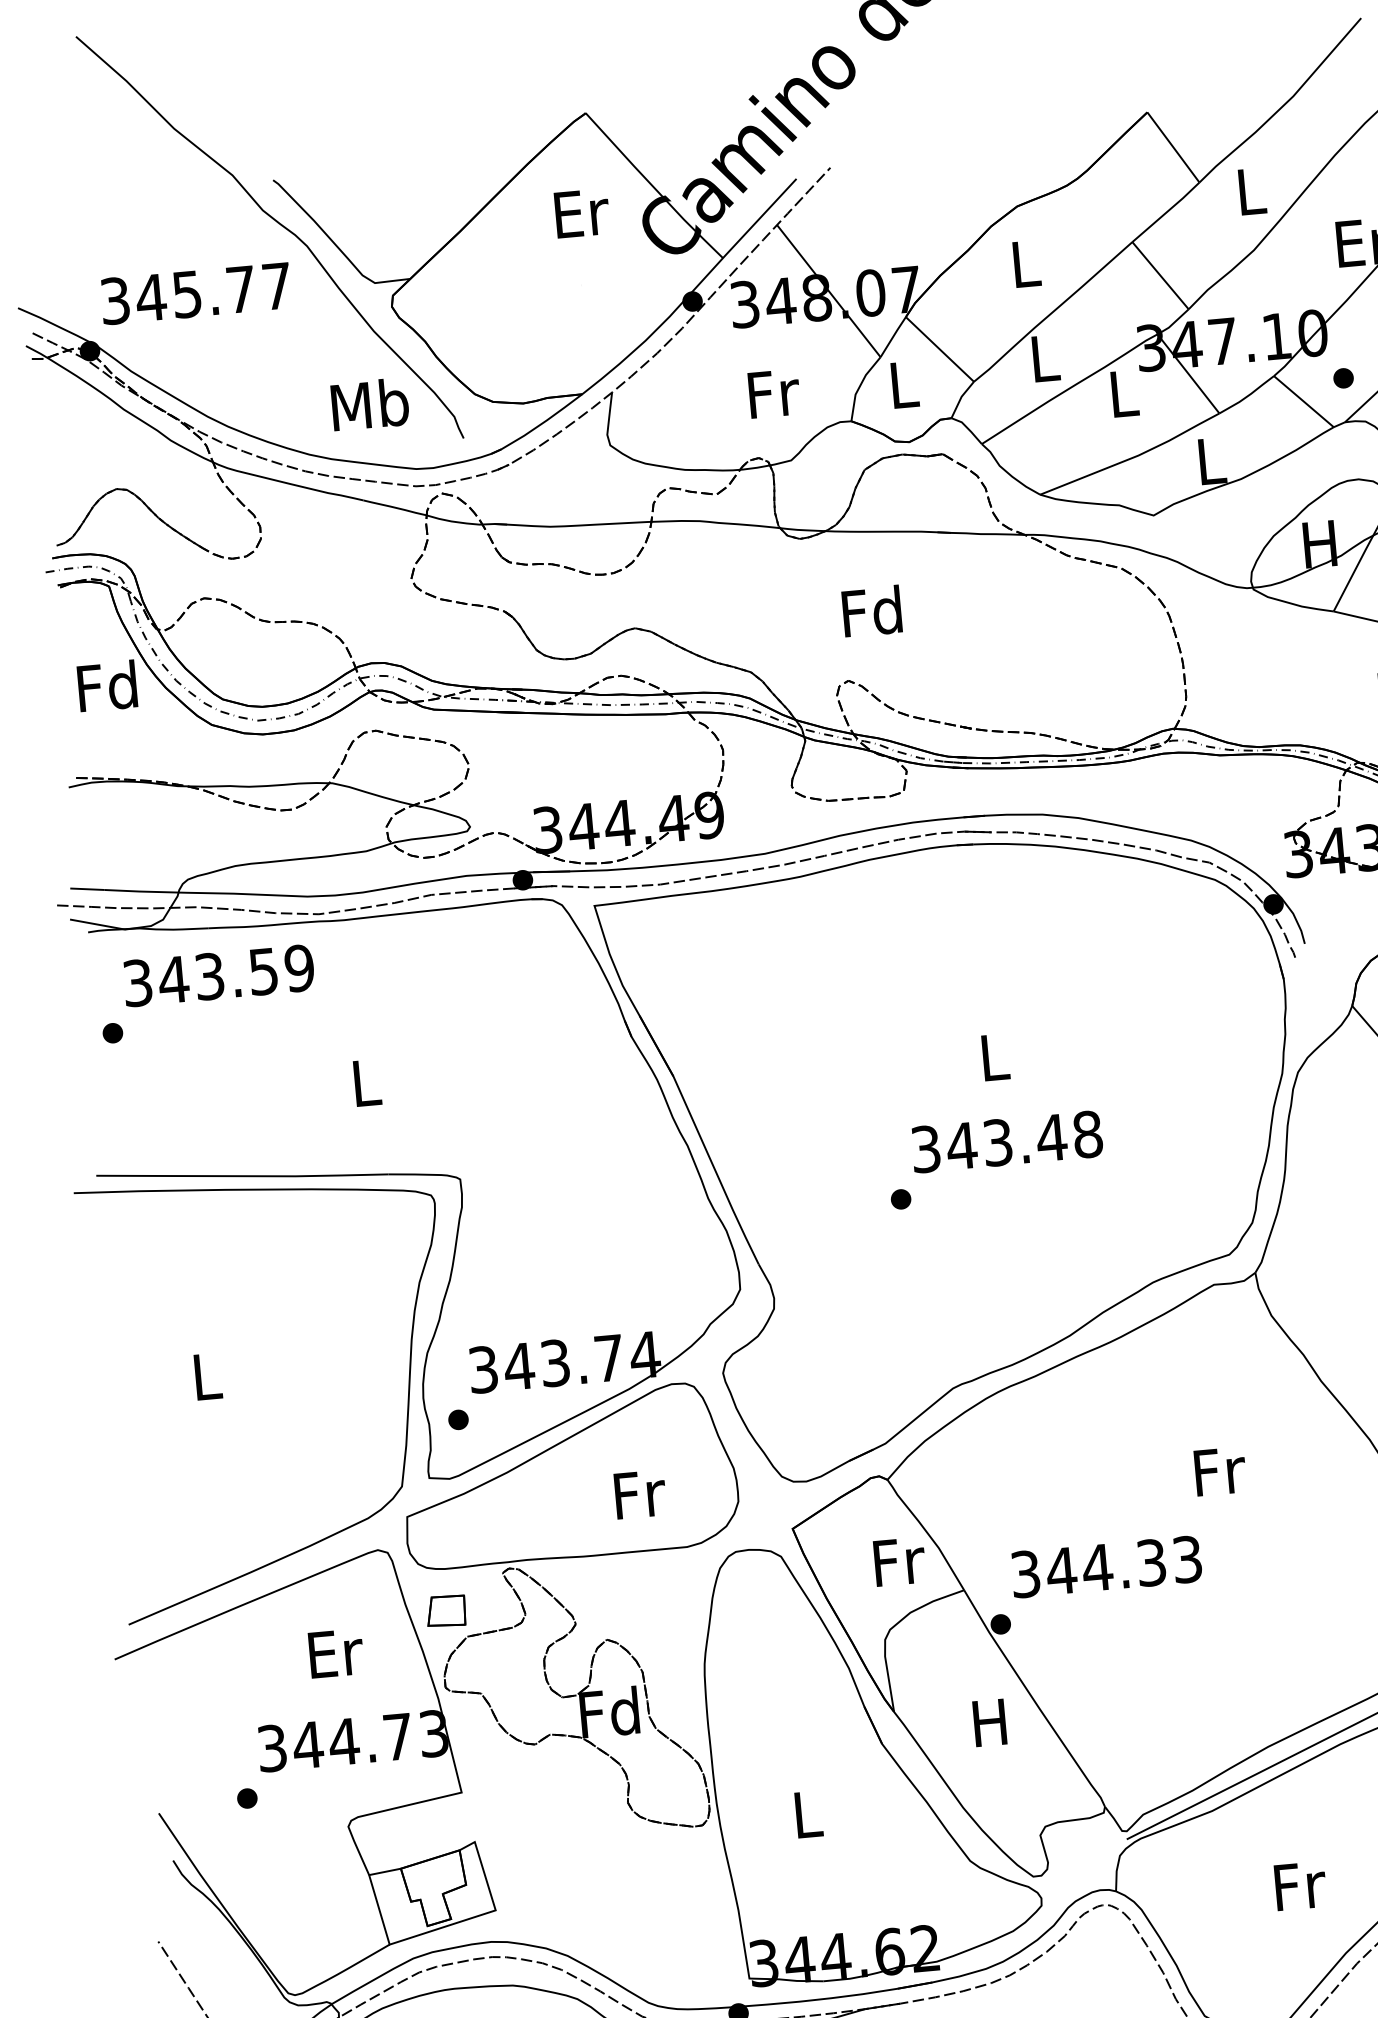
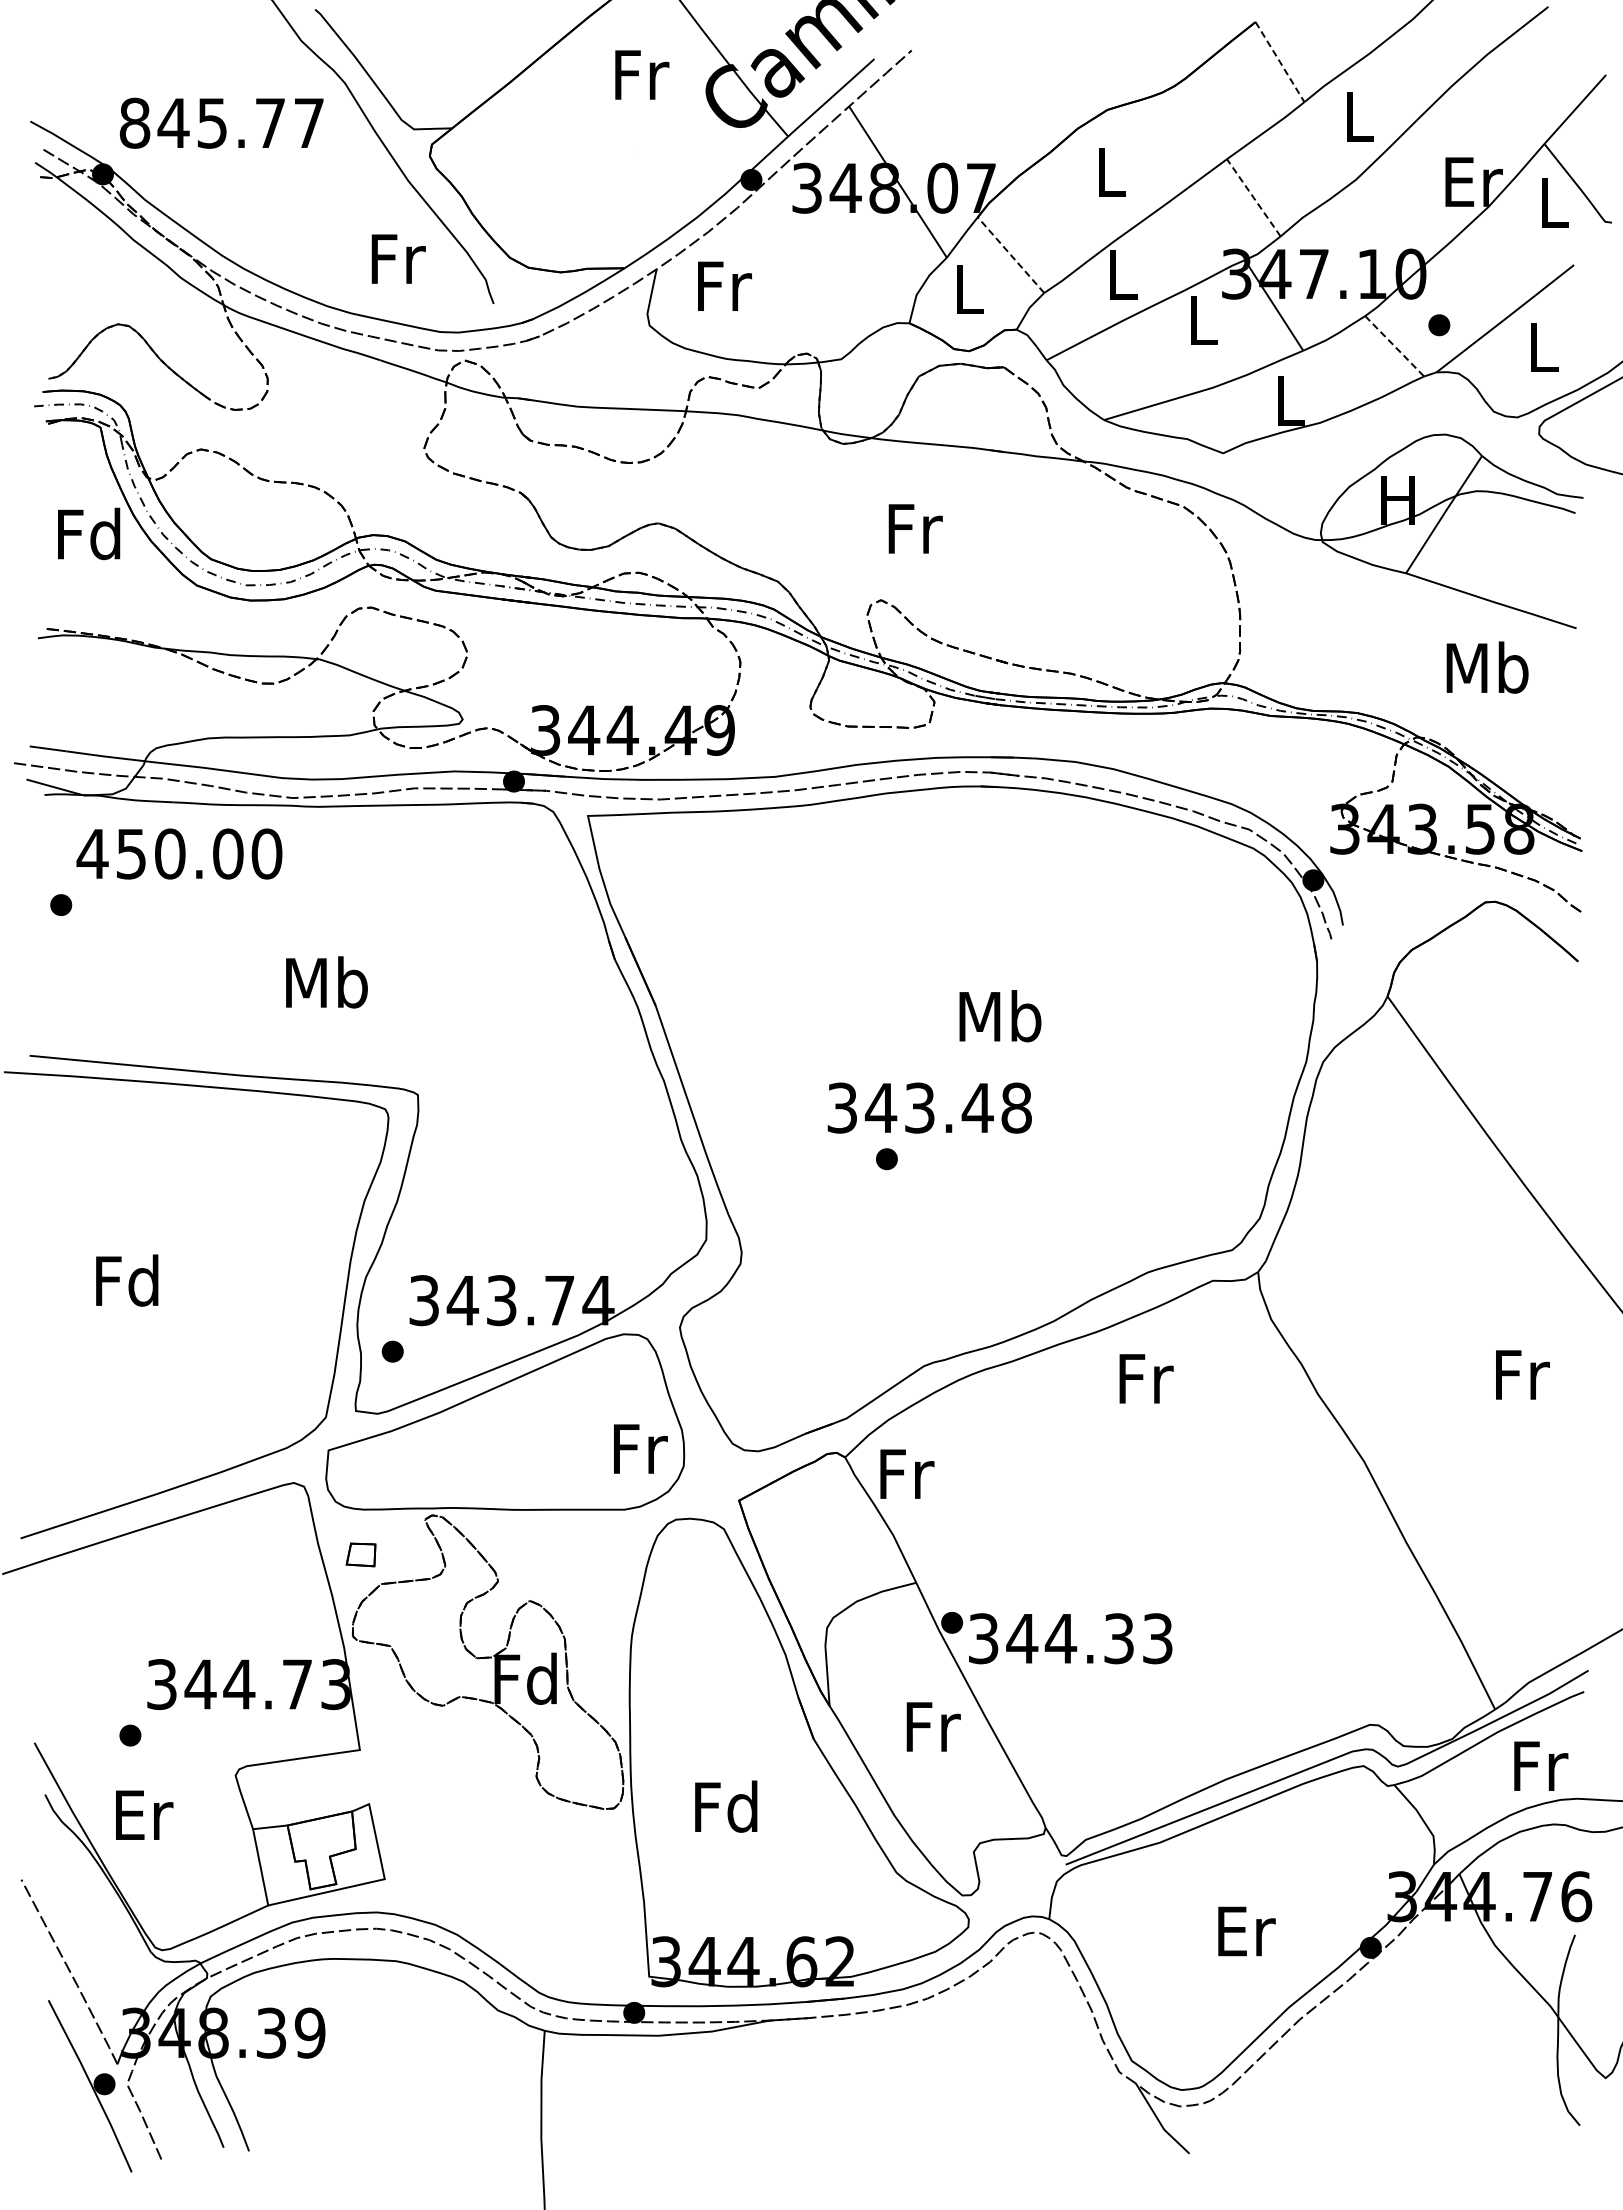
line: (1173, 147) -> (1280, 62), solid -> dashed
text: (582, 212) -> (642, 74), Er -> Fr
line: (1160, 275) -> (1253, 197), solid -> dashed
text: (114, 300) -> (134, 122), 345.77 -> 845.77
line: (939, 349) -> (1010, 255), solid -> dashed
text: (773, 392) -> (724, 285), moved
line: (1303, 401) -> (1394, 346), solid -> dashed
text: (370, 404) -> (397, 258), Mb -> Fr
text: (872, 611) -> (913, 528), Fd -> Fr
text: (218, 975) -> (179, 853), 343.59 -> 450.00
text: (994, 1057) -> (1000, 1016), L -> Mb
text: (365, 1082) -> (326, 982), L -> Mb
text: (1006, 1141) -> (929, 1107), moved
text: (206, 1376) -> (127, 1280), L -> Fd
text: (1220, 1471) -> (1146, 1378), moved
text: (640, 1494) -> (640, 1448), moved
text: (899, 1561) -> (907, 1473), moved
text: (1106, 1566) -> (1070, 1638), moved
part: (445, 1610) -> (360, 1554), size x0.7
text: (336, 1652) -> (144, 1814), moved
text: (992, 1722) -> (933, 1726), H -> Fr
text: (806, 1814) -> (726, 1806), L -> Fd
text: (1300, 1886) -> (1246, 1931), Fr -> Er

